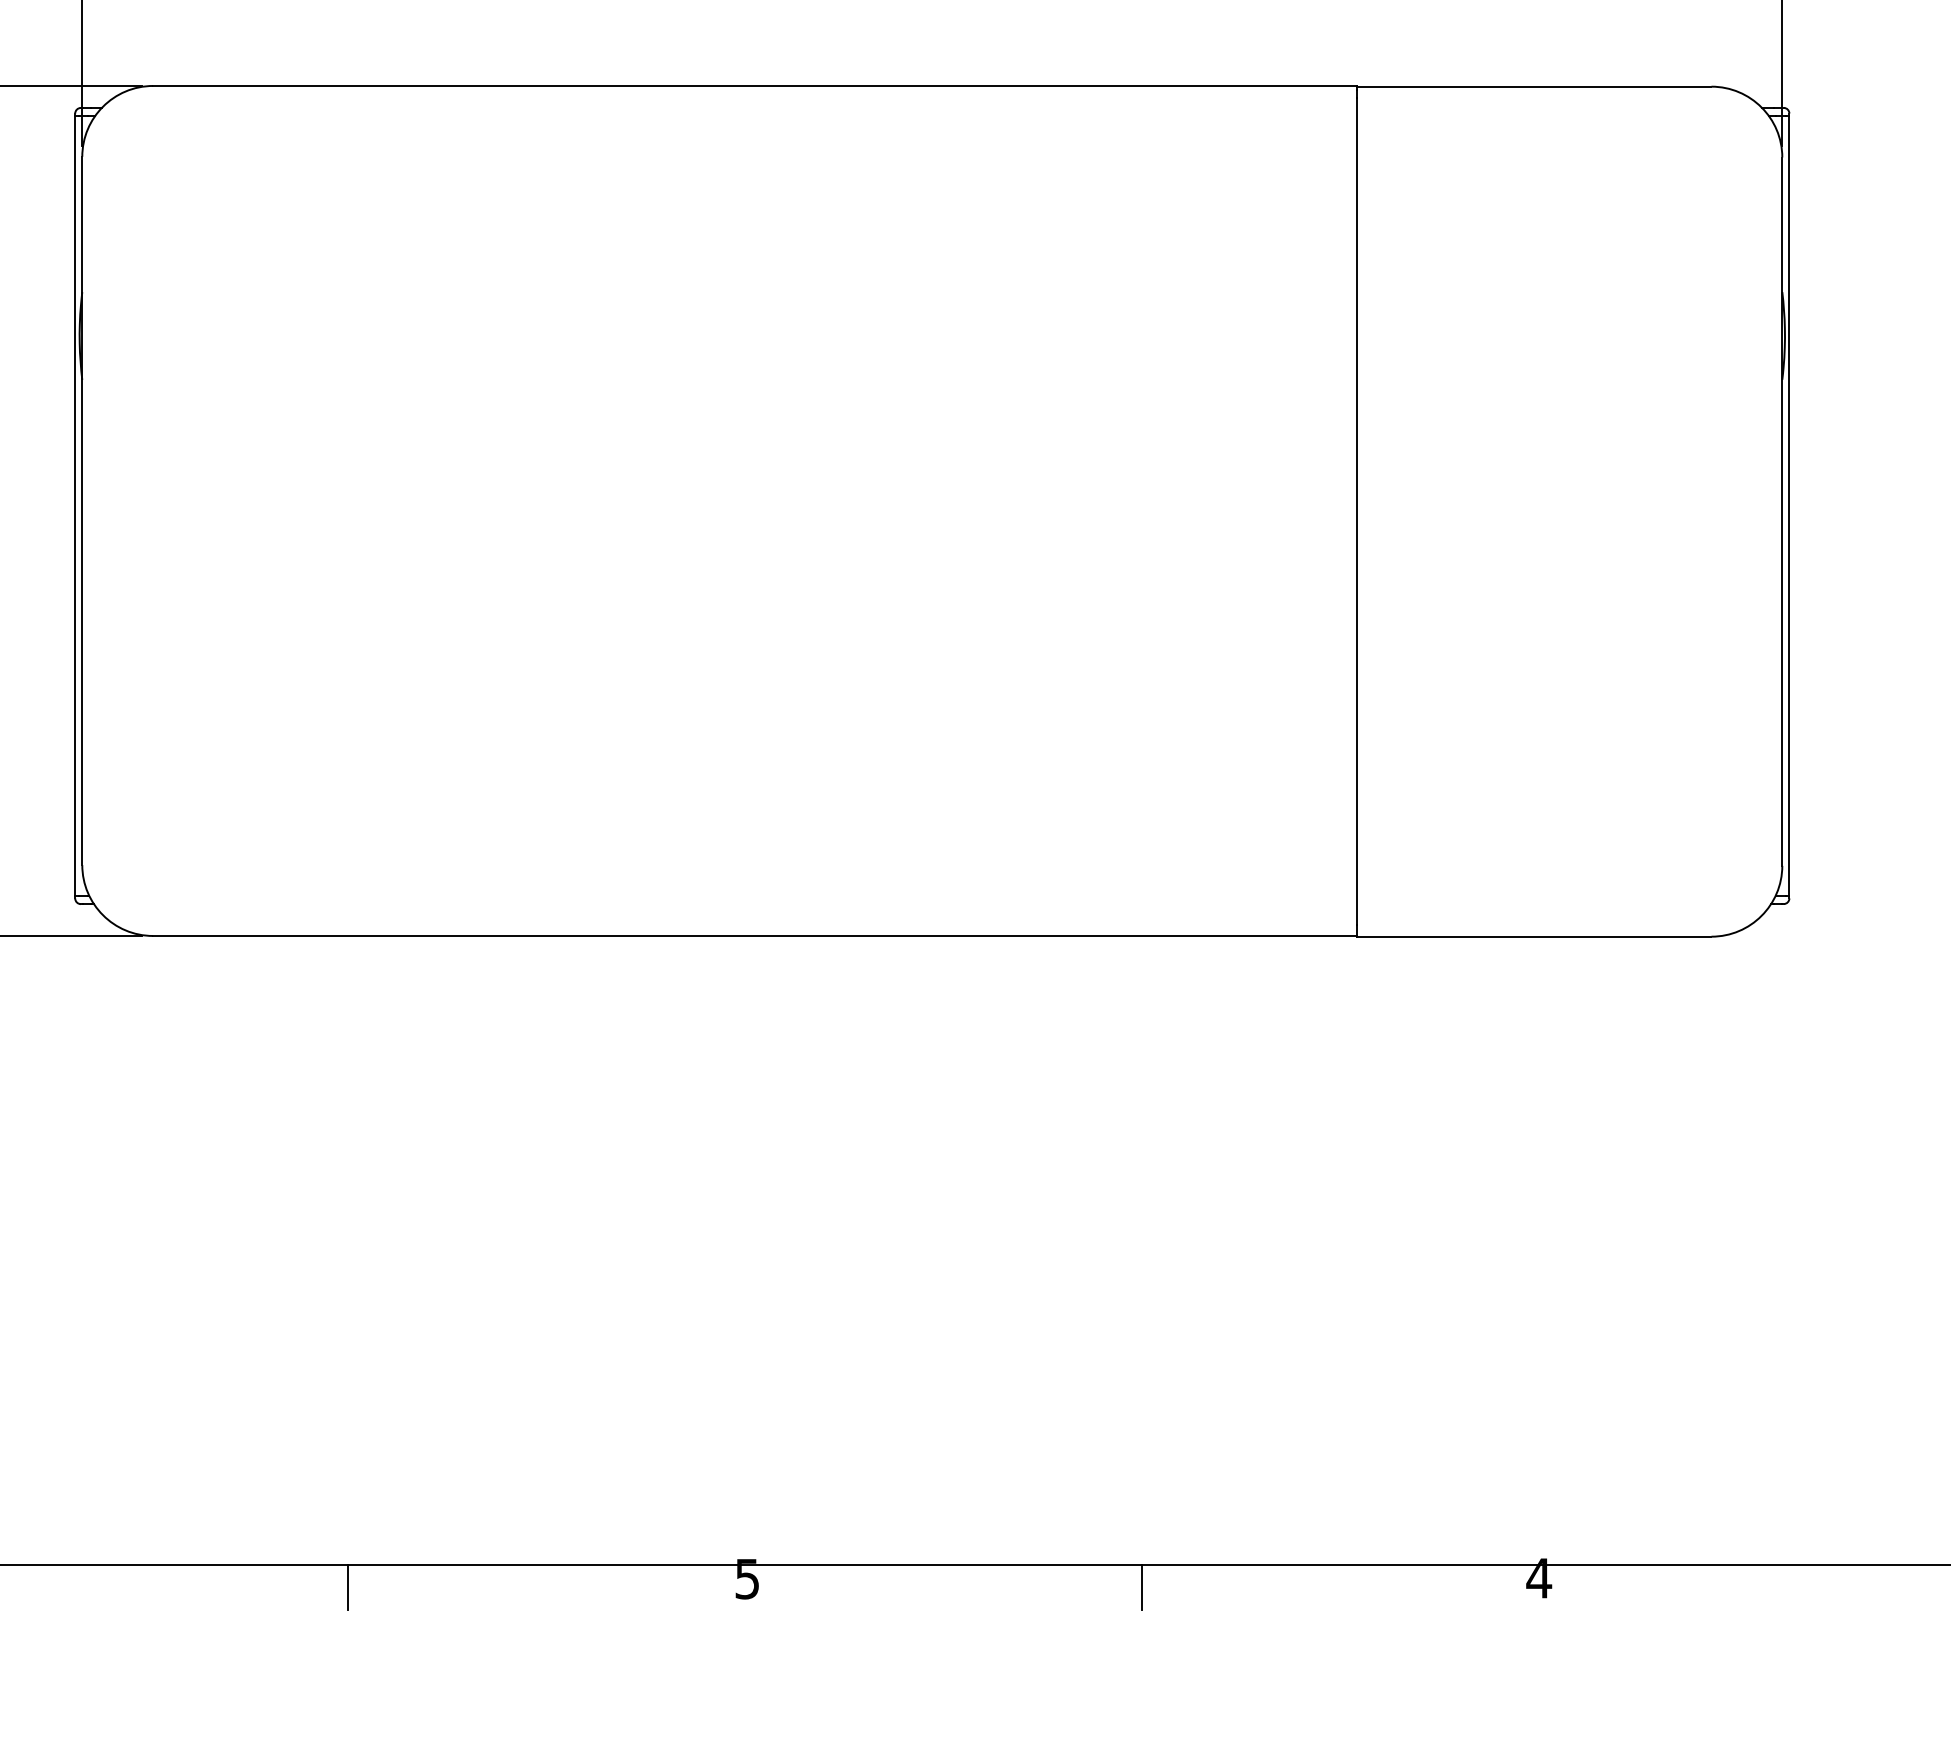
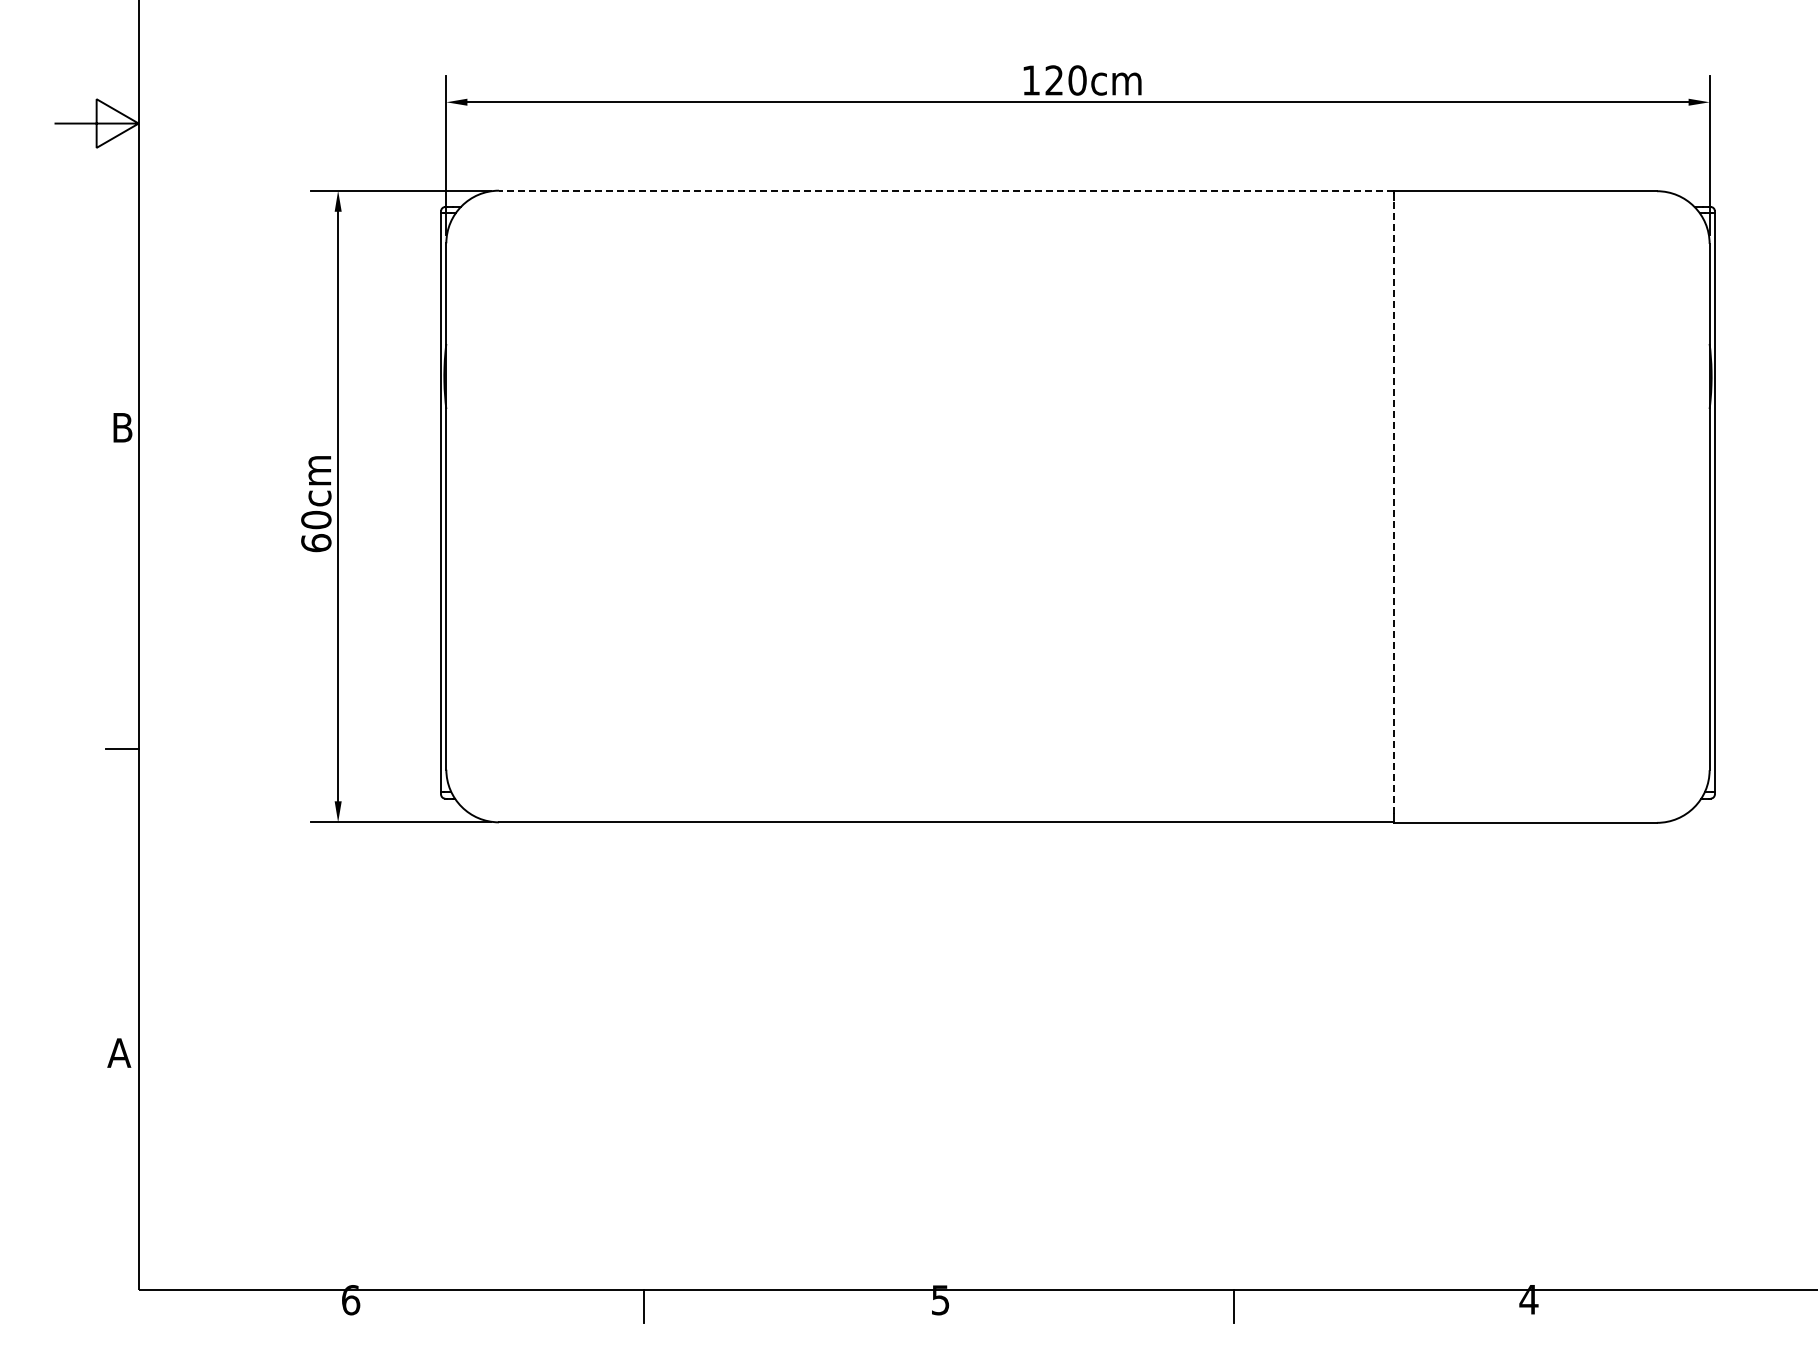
line: (754, 85) -> (945, 190), solid -> dashed
line: (1356, 510) -> (1393, 506), solid -> dashed

